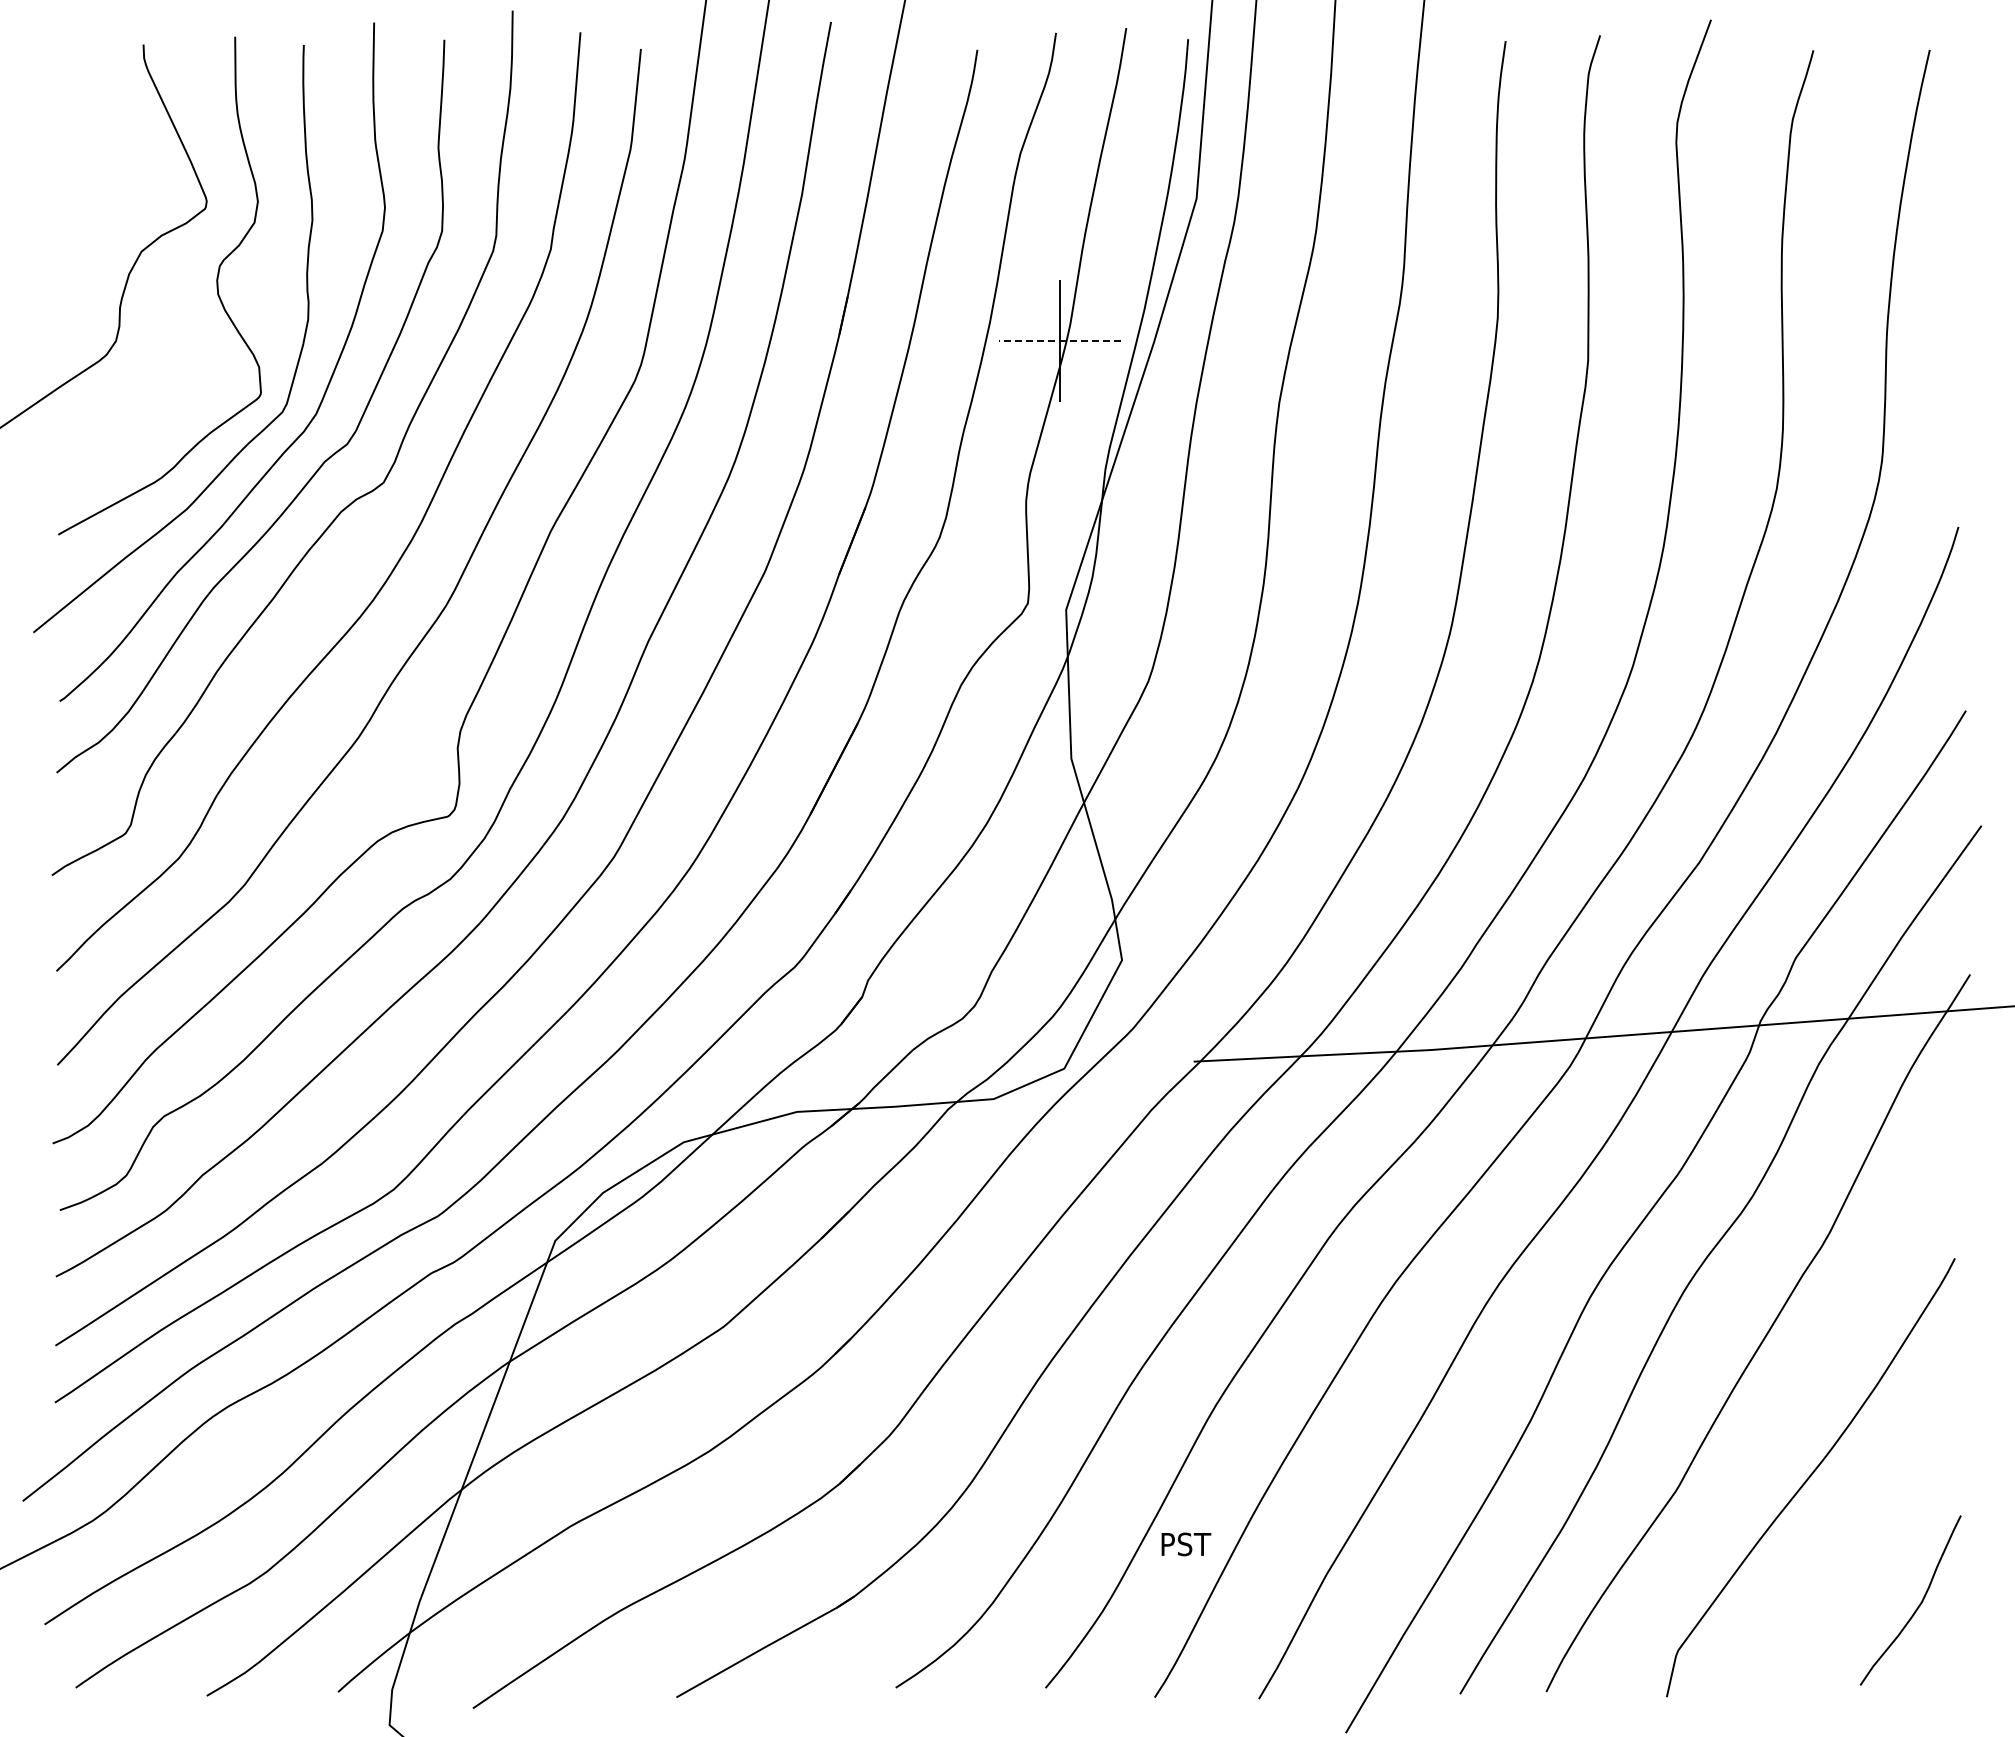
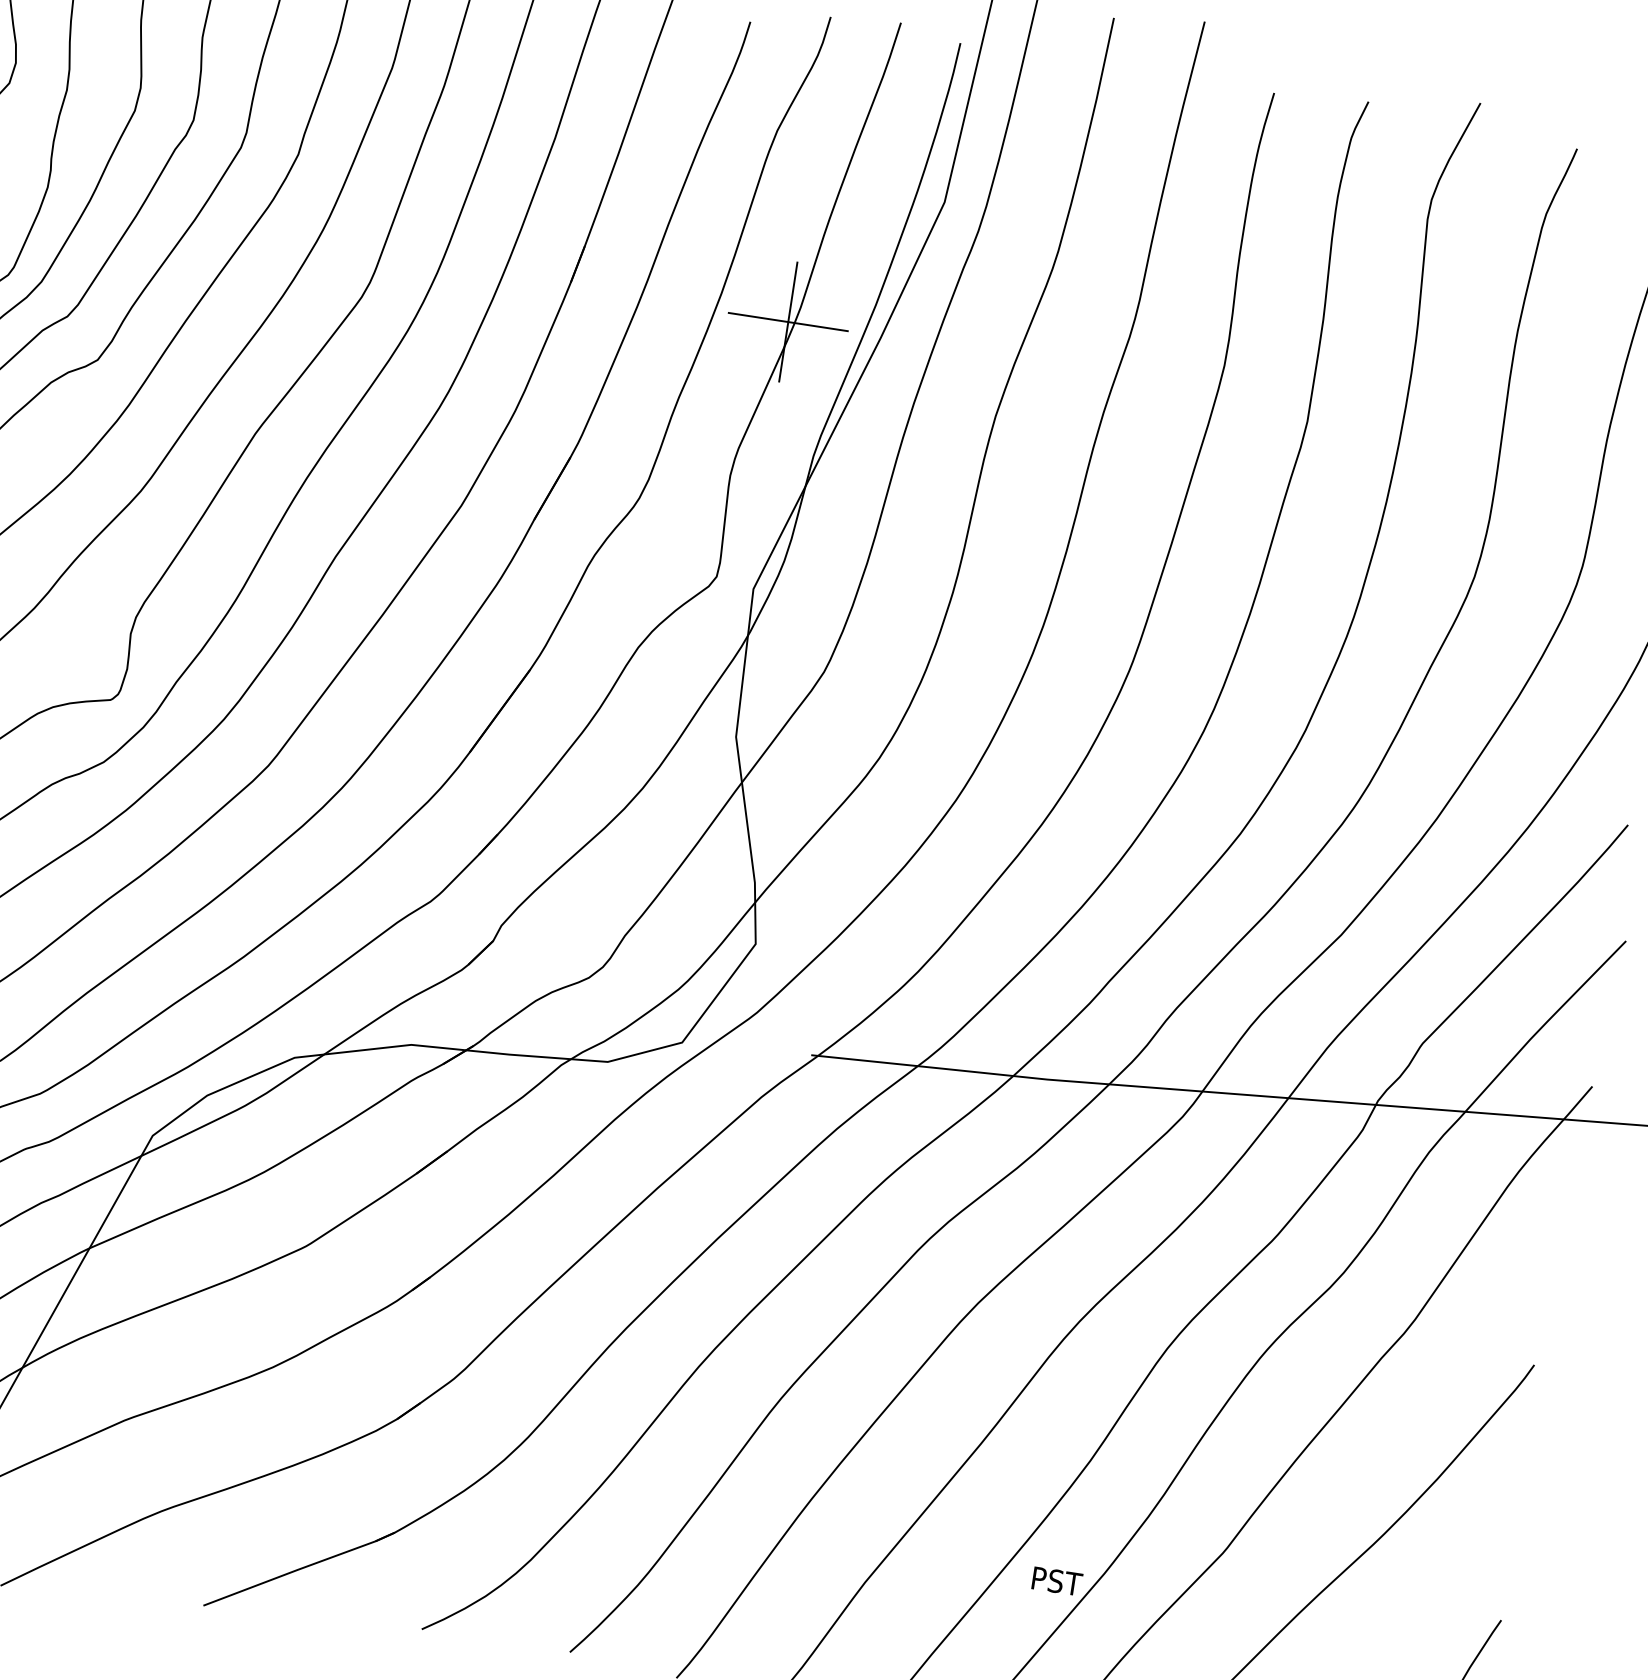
line: (1059, 340) -> (787, 321), dashed -> solid
text: (1186, 1544) -> (1057, 1581), moved

